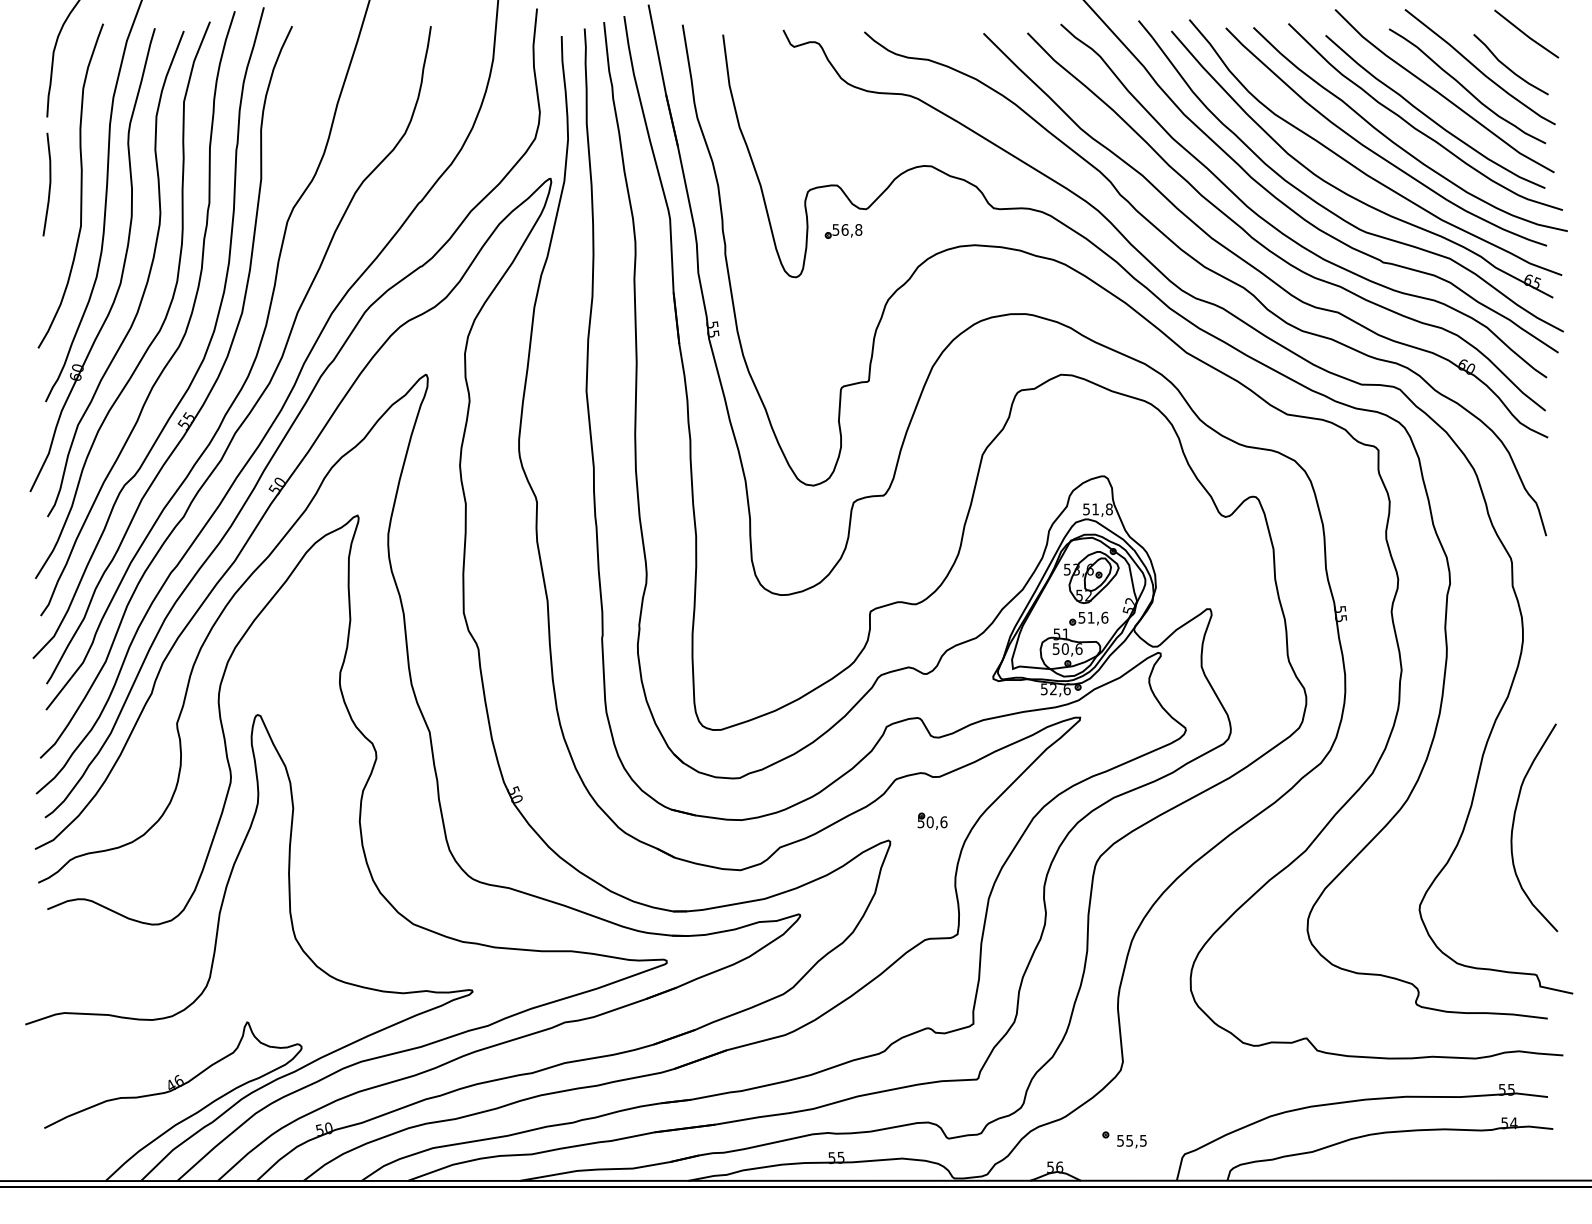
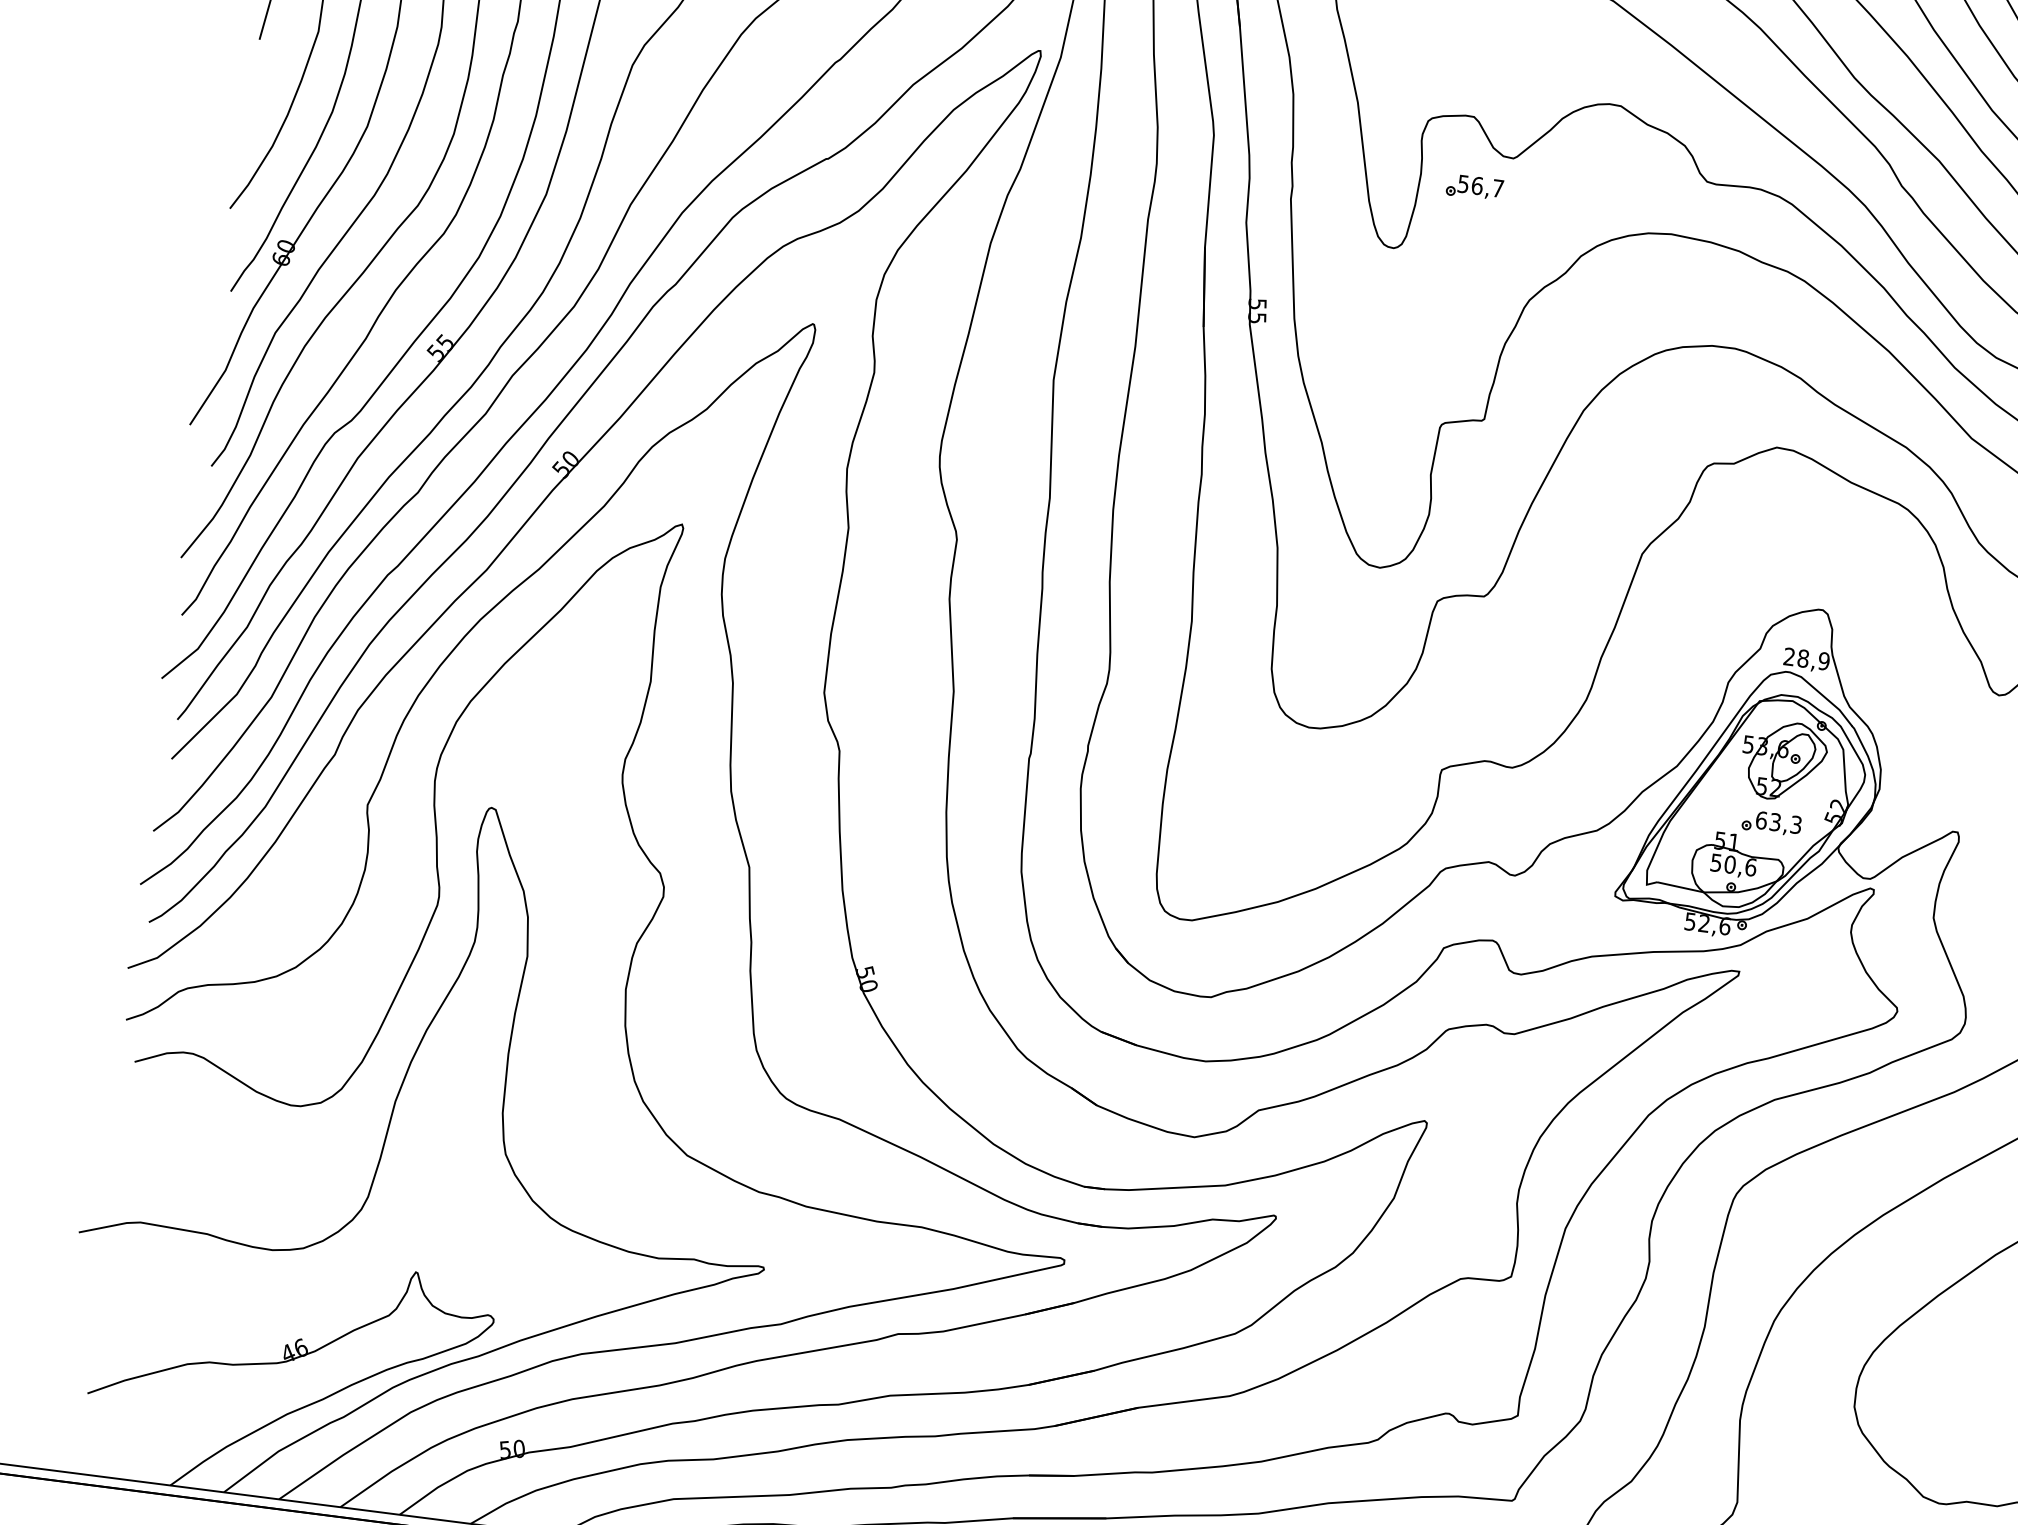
text: (858, 229) -> (1497, 187), 56,8 -> 56,7
text: (1097, 509) -> (1806, 659), 51,8 -> 28,9
text: (1093, 617) -> (1779, 822), 51,6 -> 63,3
part: (932, 820) -> (1495, 1099), removed

